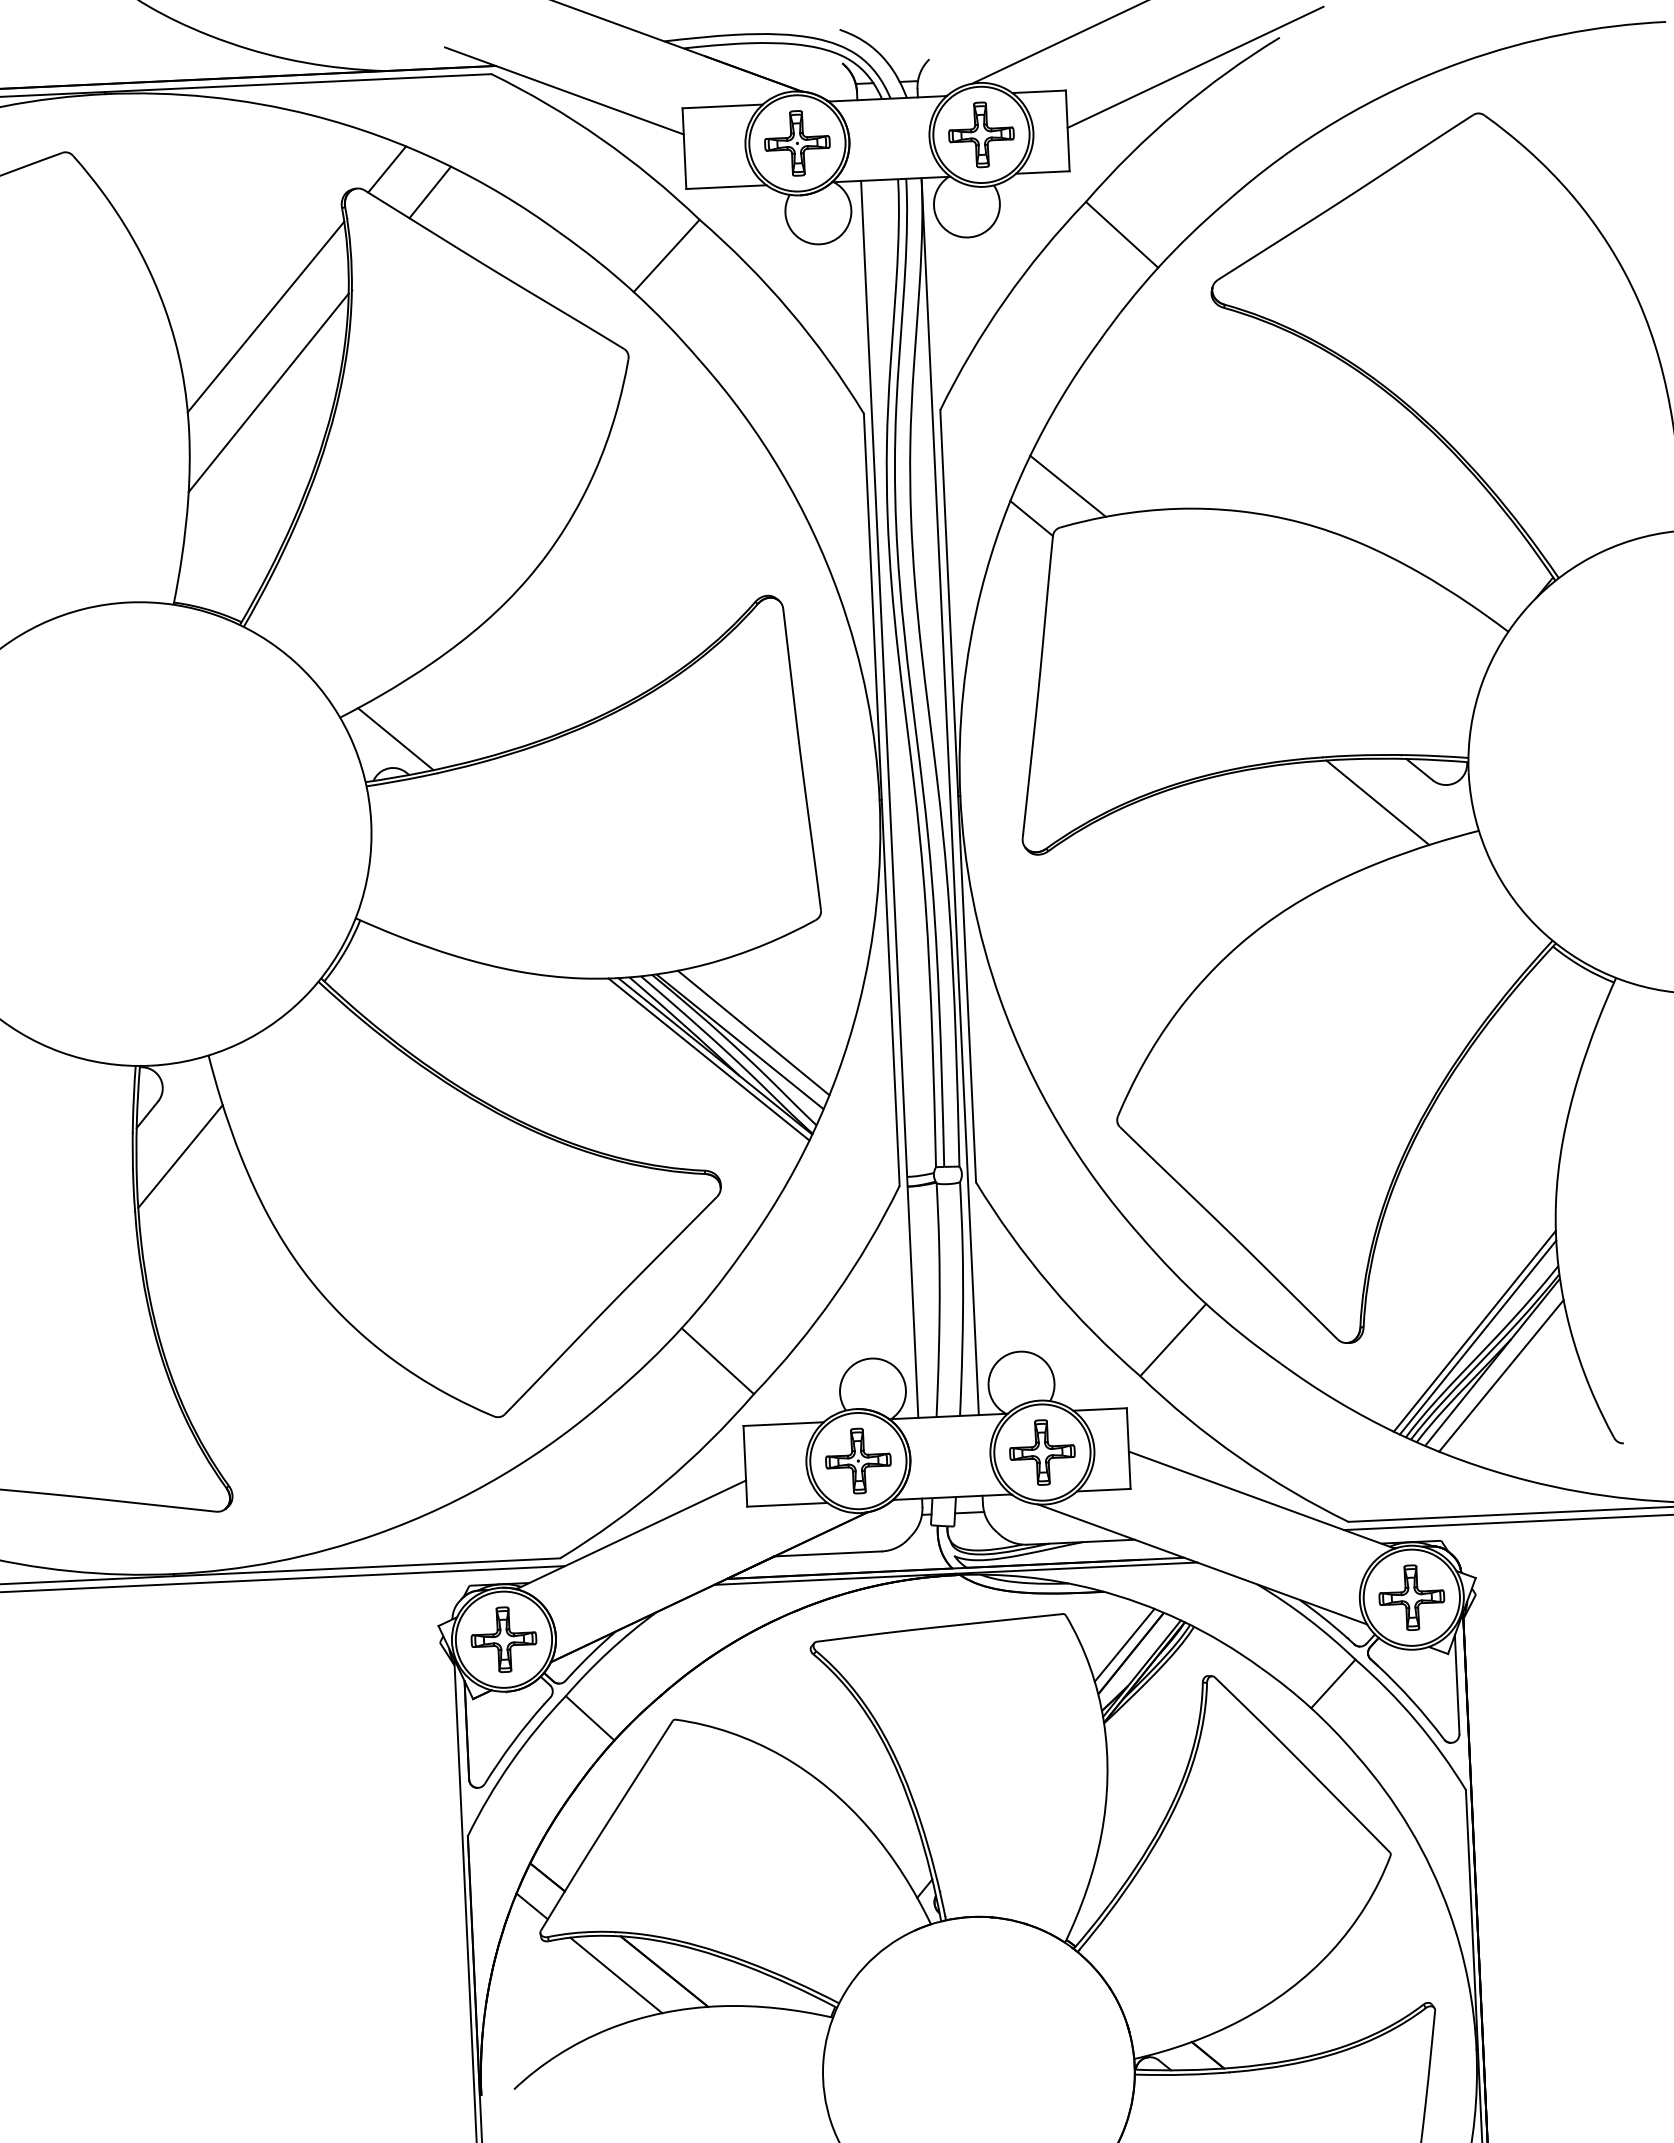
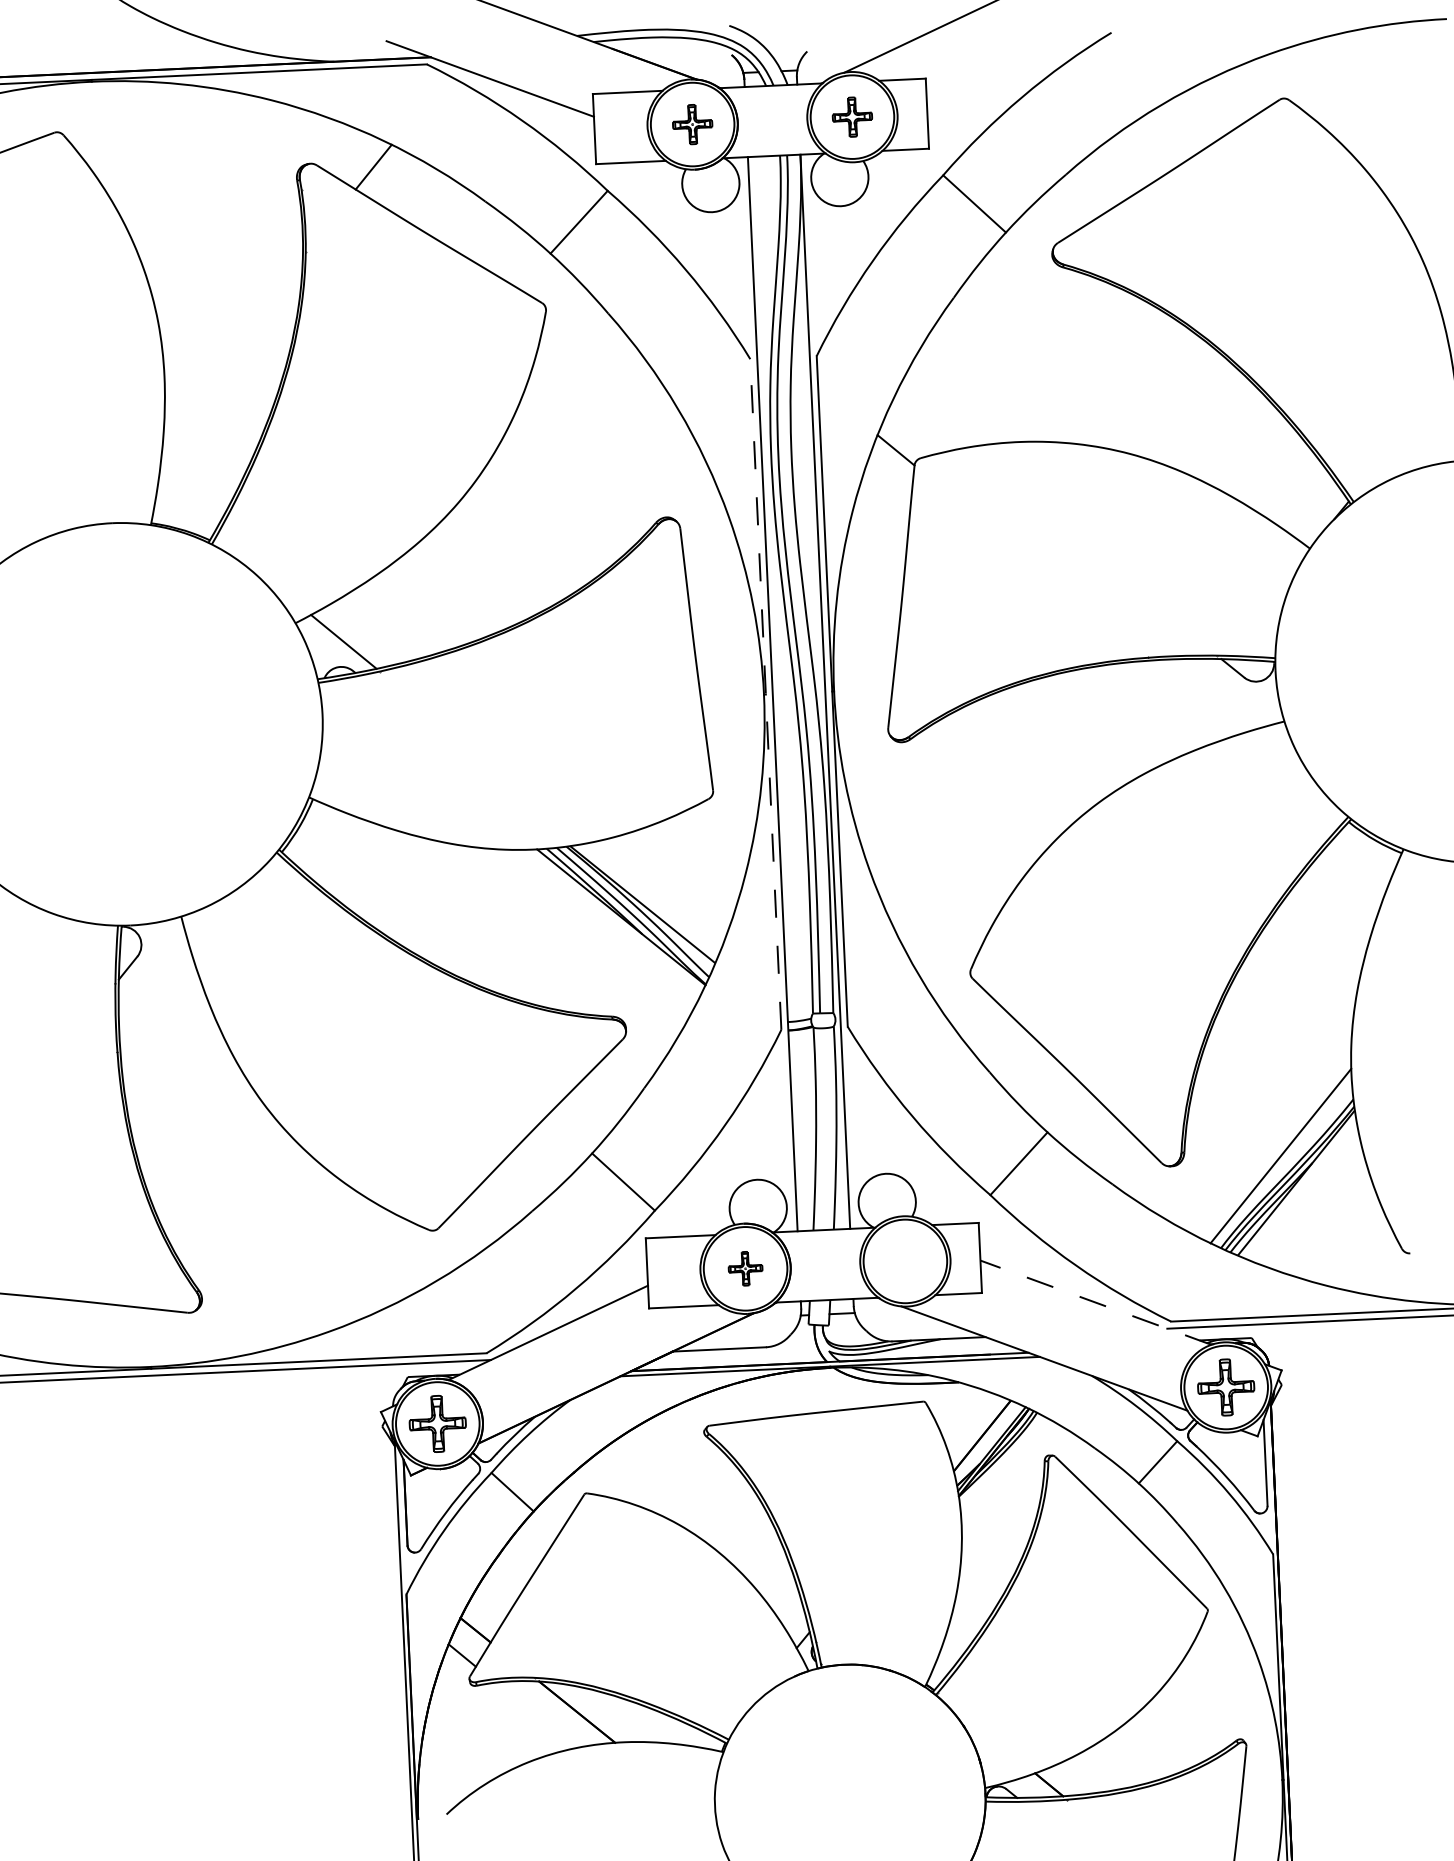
line: (1195, 66) -> (1038, 57), removed
part: (981, 134) -> (852, 116), size x0.7
part: (797, 143) -> (692, 124), size x0.7
line: (387, 169) -> (336, 147), removed
line: (265, 316) -> (230, 274), removed
line: (268, 392) -> (233, 340), removed
line: (1067, 485) -> (927, 421), removed
line: (881, 799) -> (765, 694), solid -> dashed
line: (1377, 802) -> (1196, 696), removed
line: (753, 1032) -> (654, 896), removed
line: (708, 1059) -> (615, 920), removed
line: (180, 1156) -> (156, 1004), removed
line: (1477, 1337) -> (1283, 1161), removed
line: (1501, 1375) -> (1304, 1194), removed
part: (1042, 1452) -> (905, 1261), removed
part: (858, 1460) -> (745, 1268), size x0.6
line: (1261, 1500) -> (1095, 1303), solid -> dashed
line: (1124, 1644) -> (976, 1428), removed
line: (616, 1975) -> (535, 1715), removed

